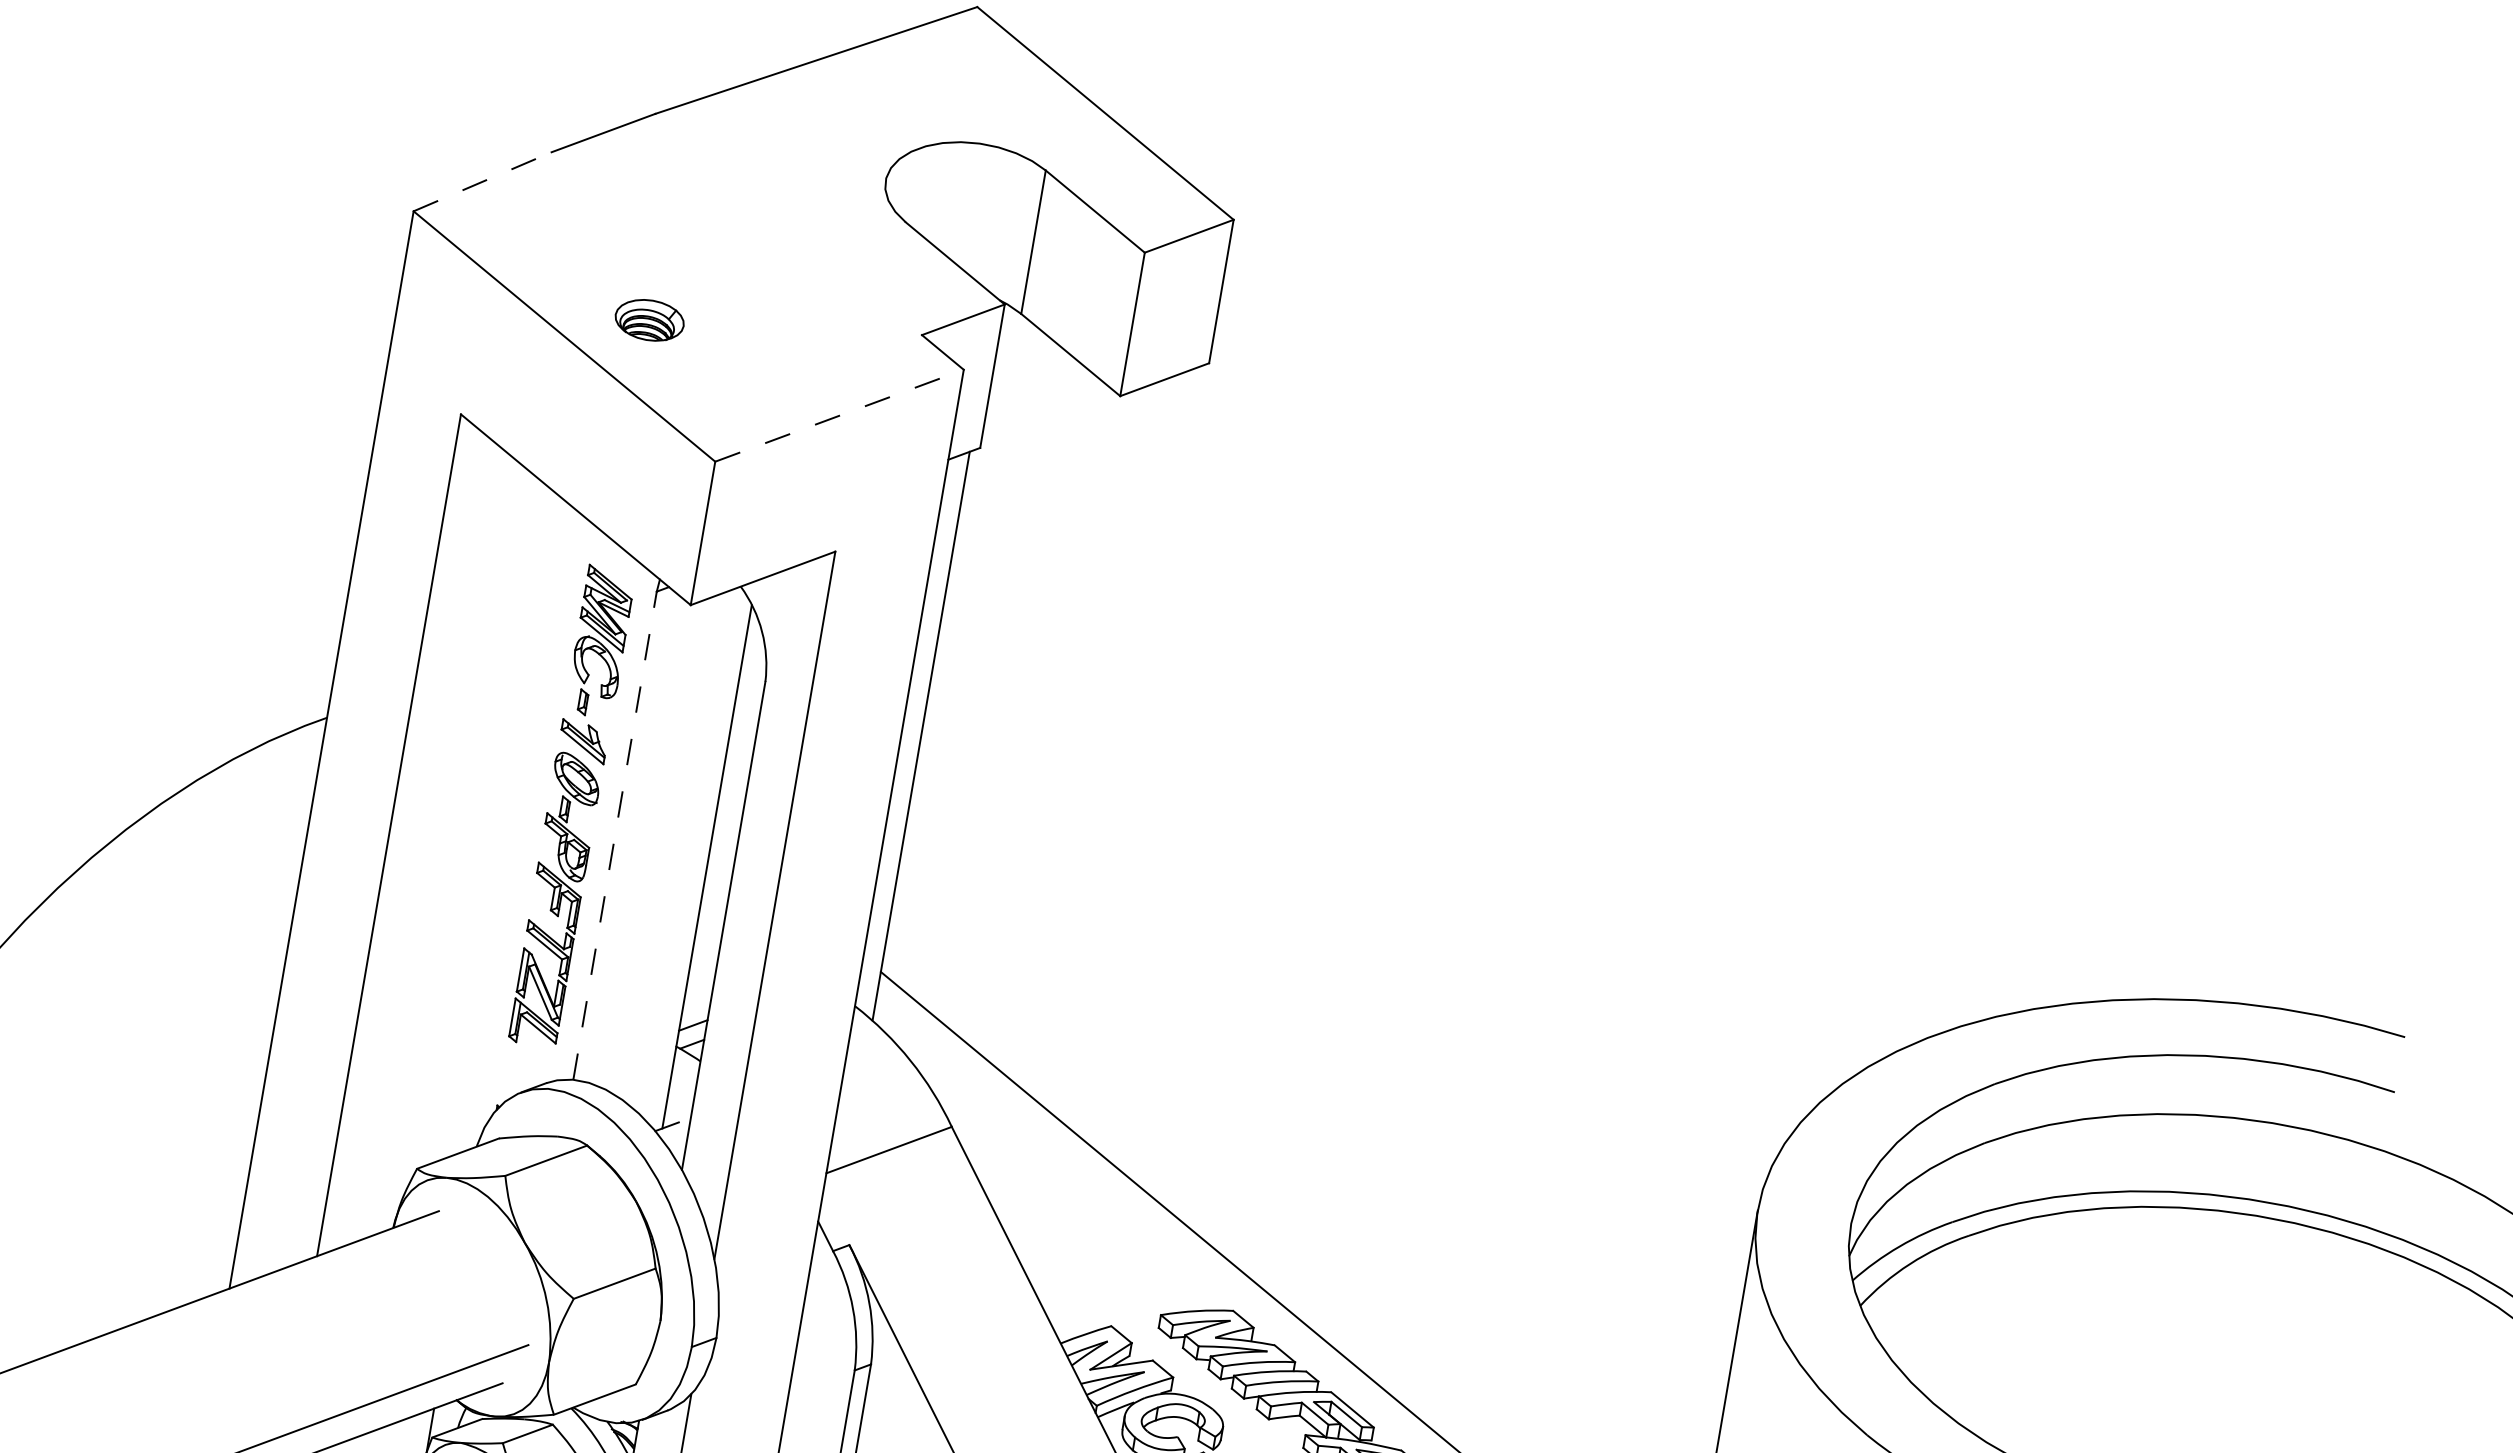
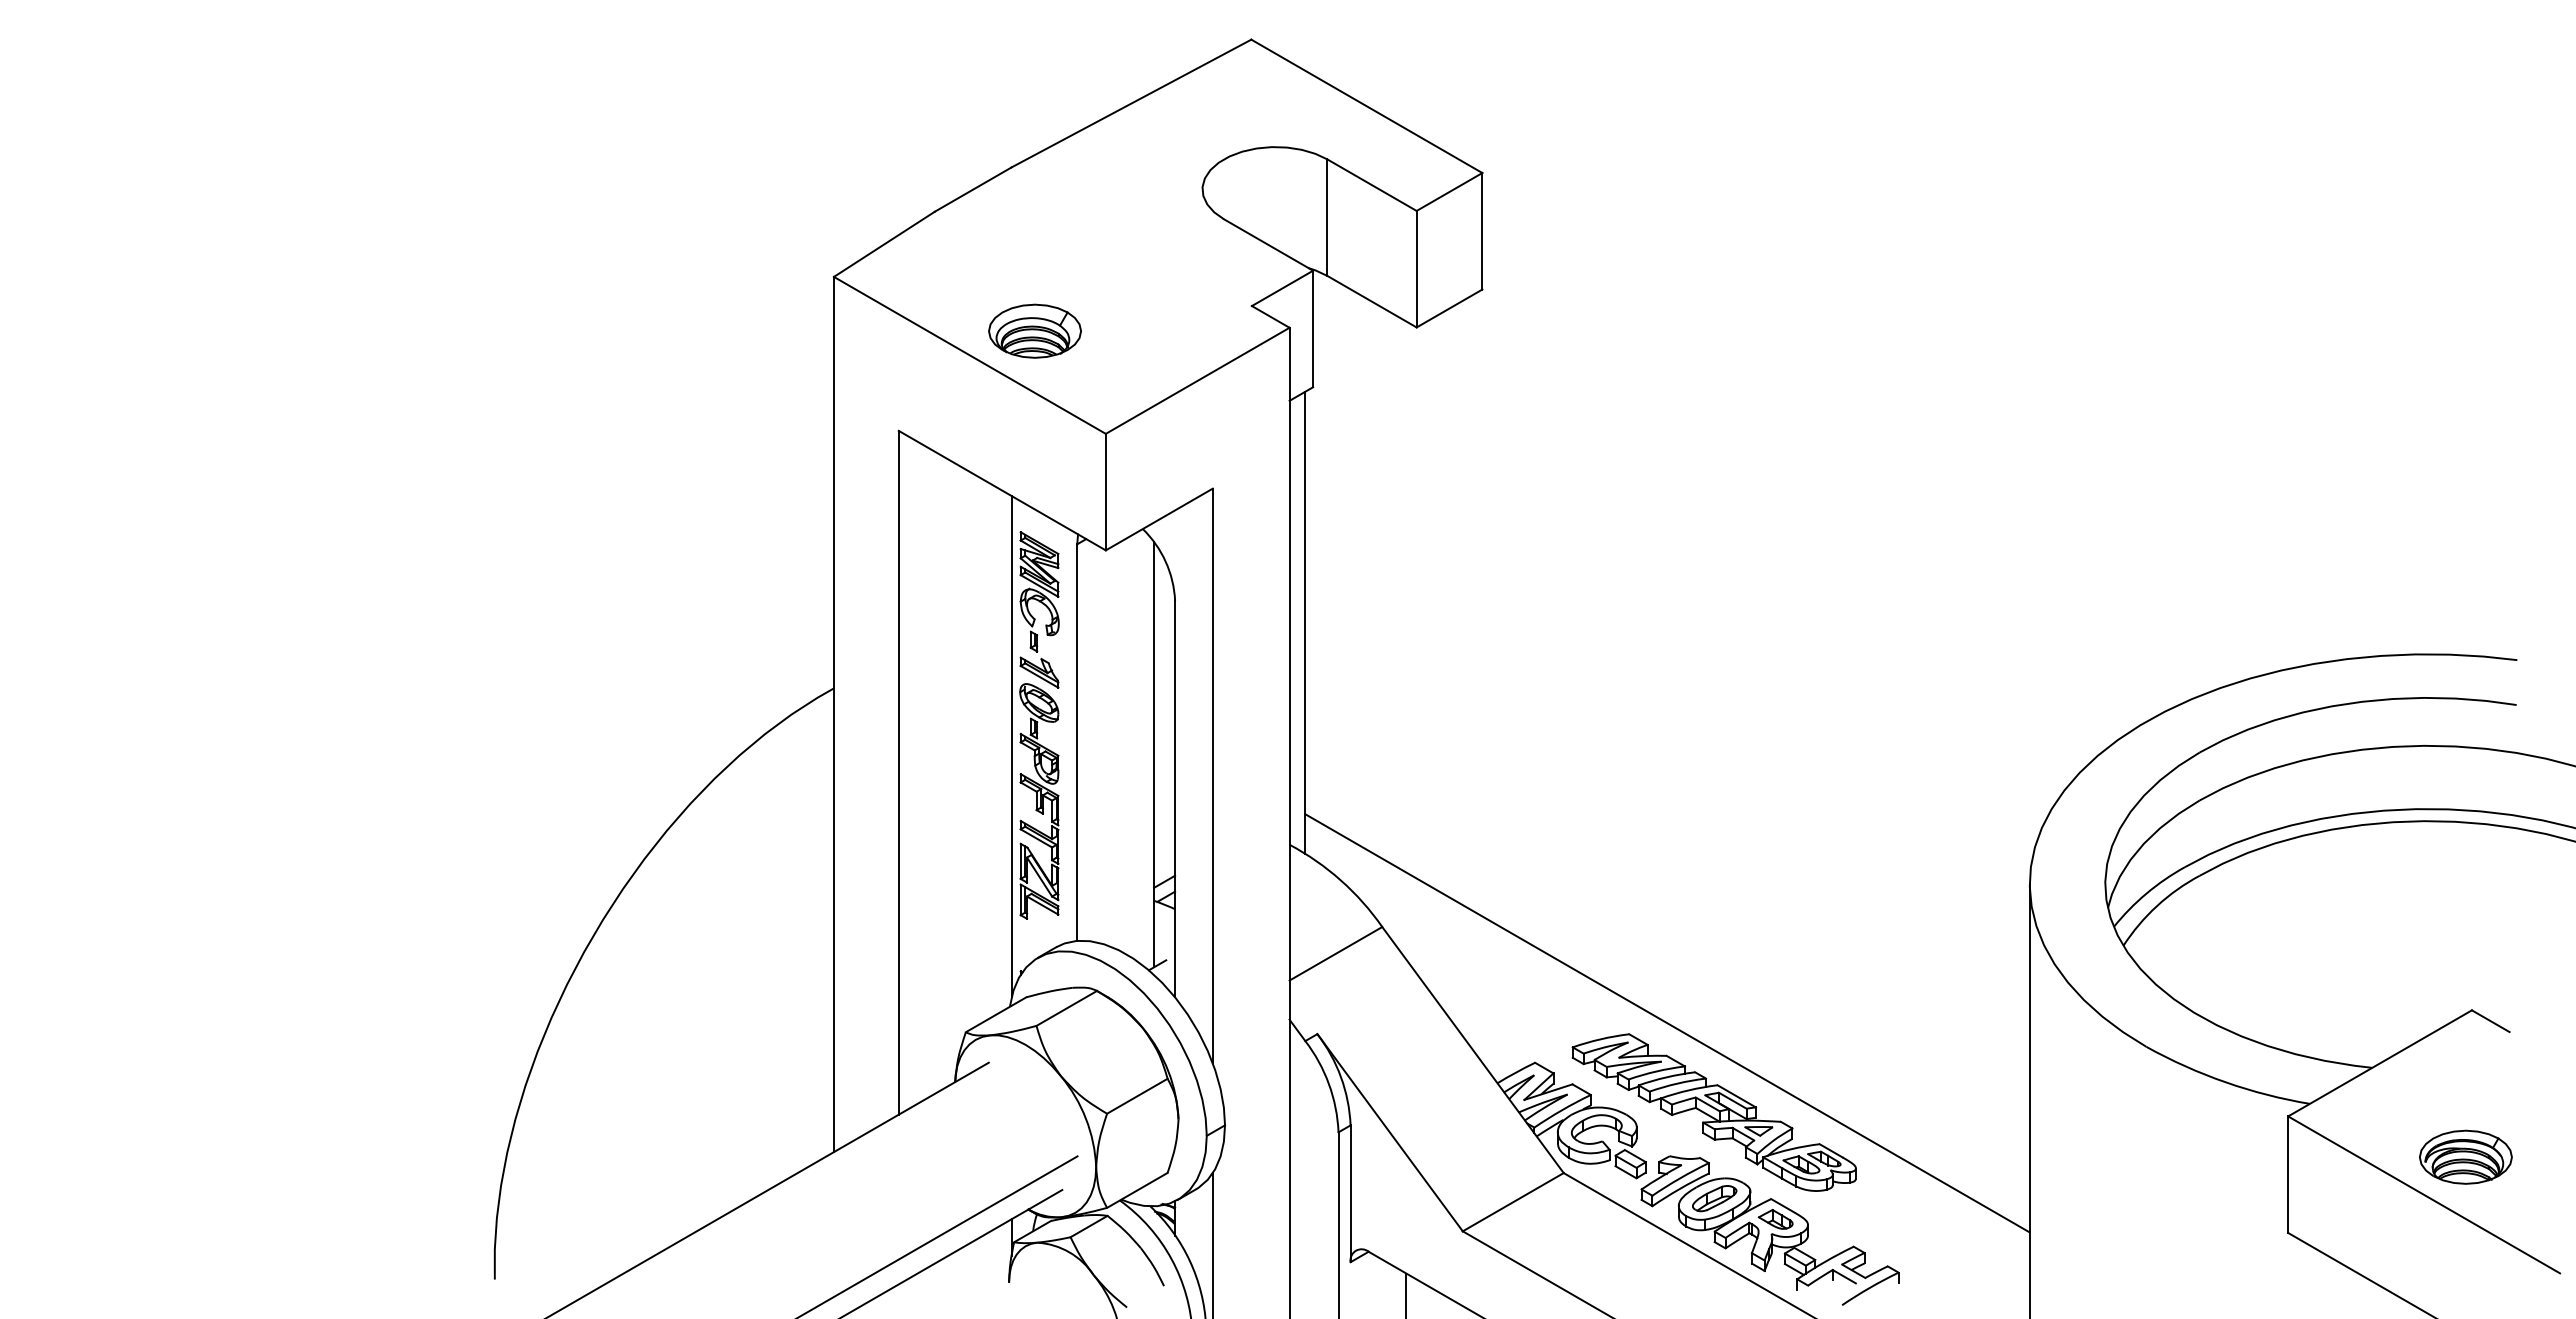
line: (482, 182) -> (884, 244), dashed -> solid
part: (649, 319) -> (1034, 330), size x1.67
line: (840, 415) -> (1198, 380), dashed -> solid
line: (533, 826) -> (1011, 746), added
line: (615, 835) -> (1077, 742), dashed -> solid

